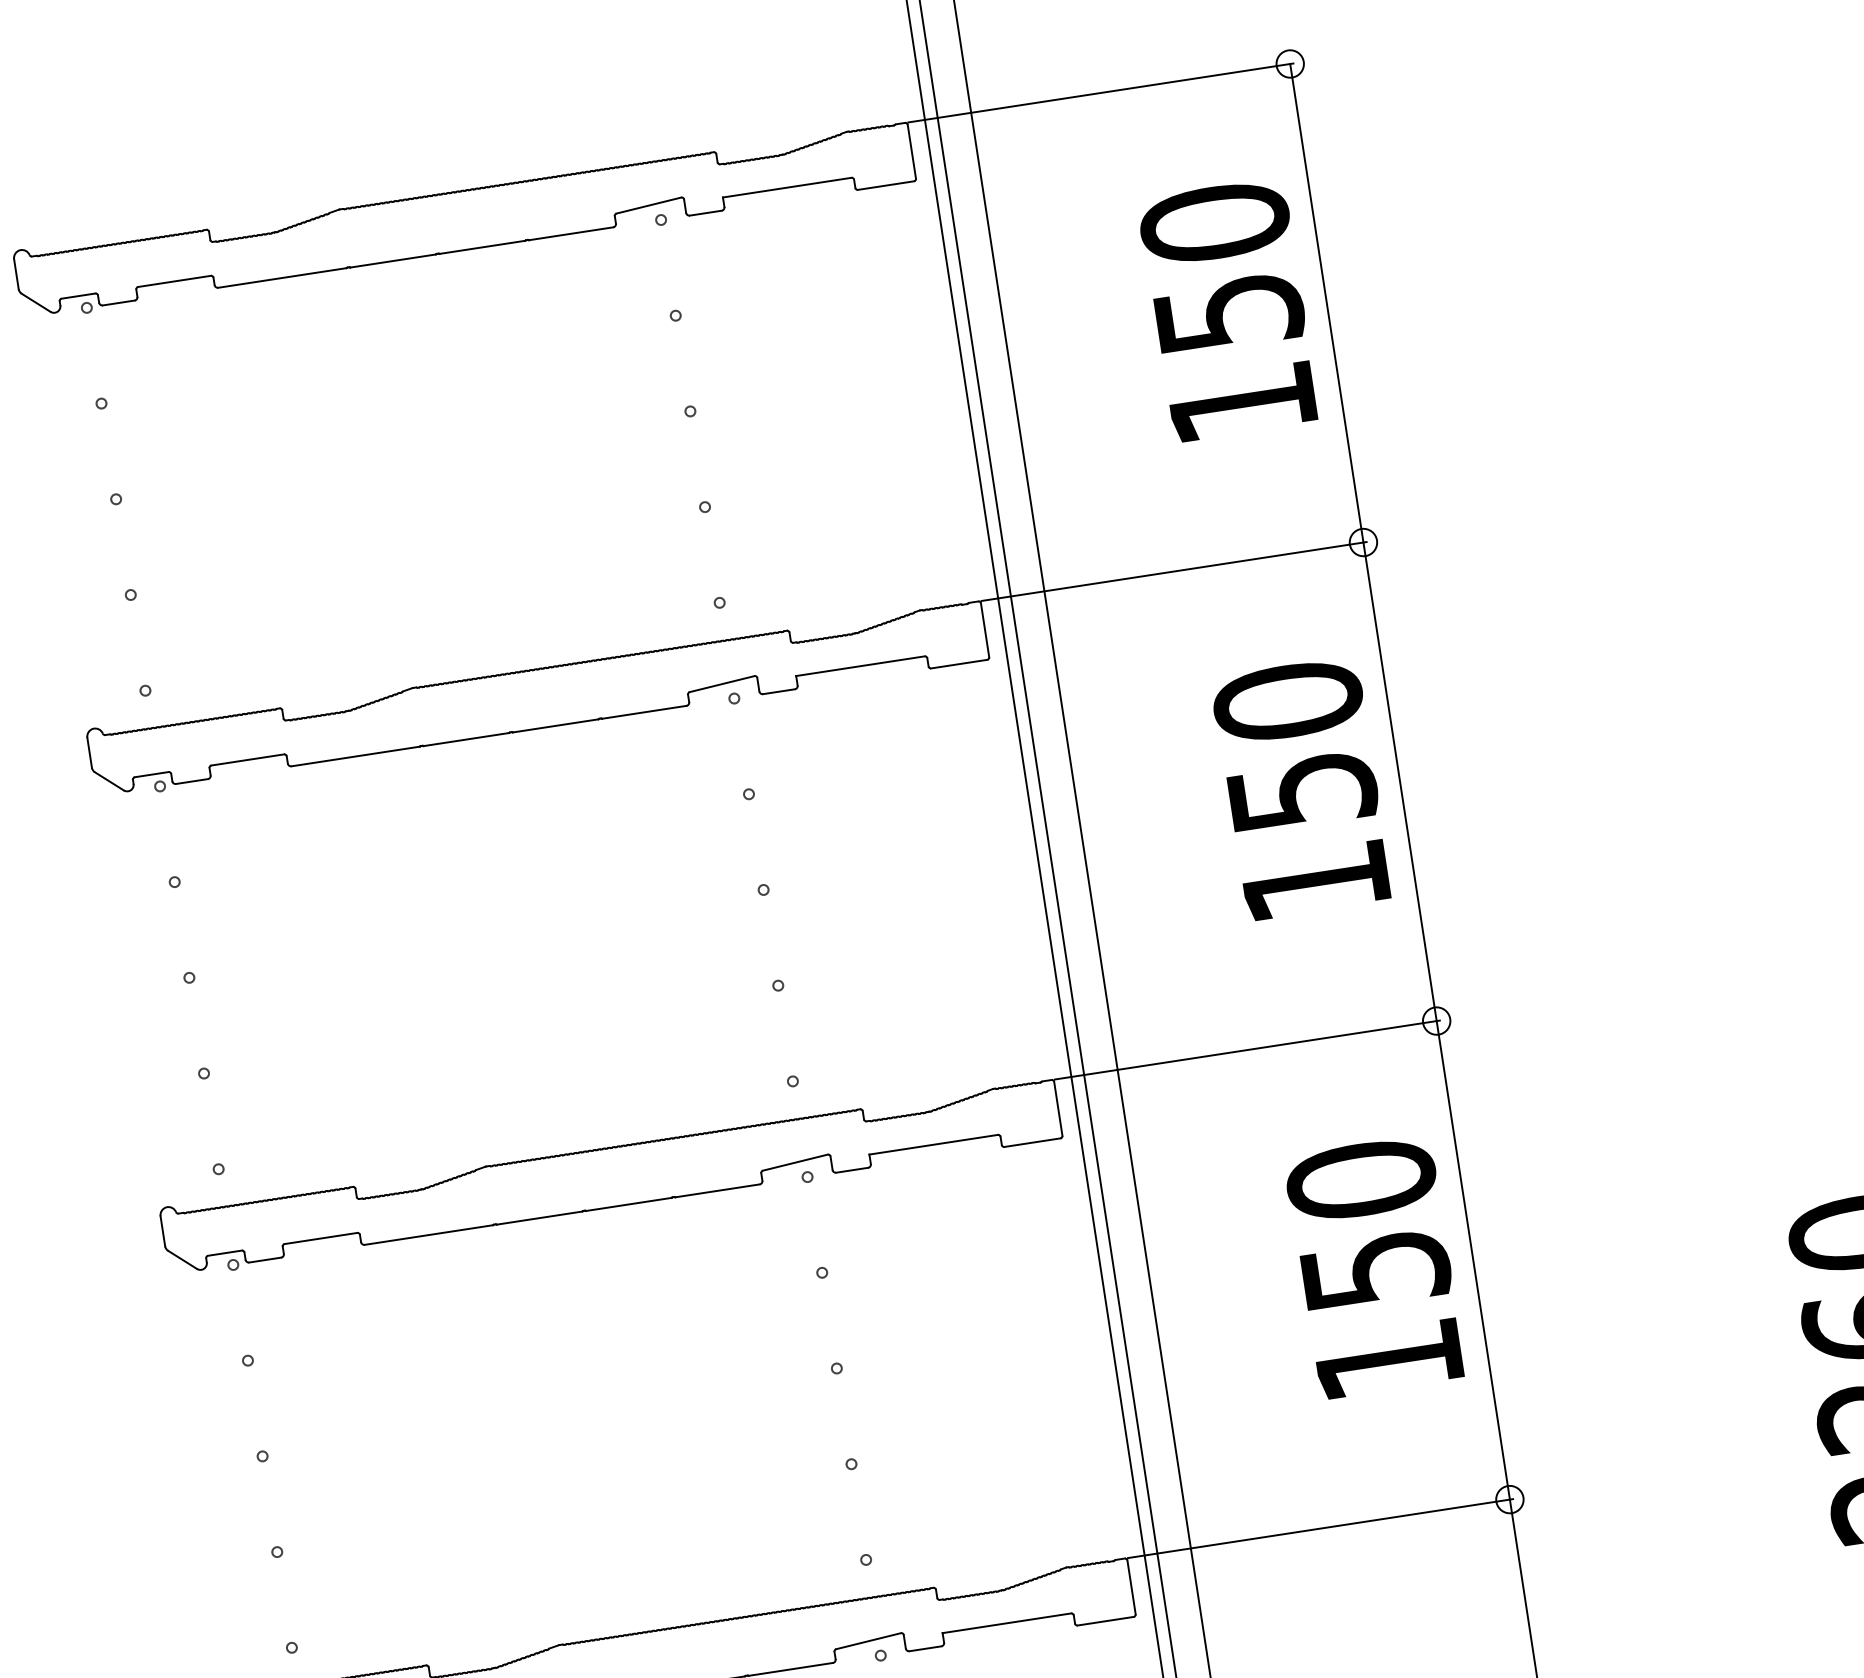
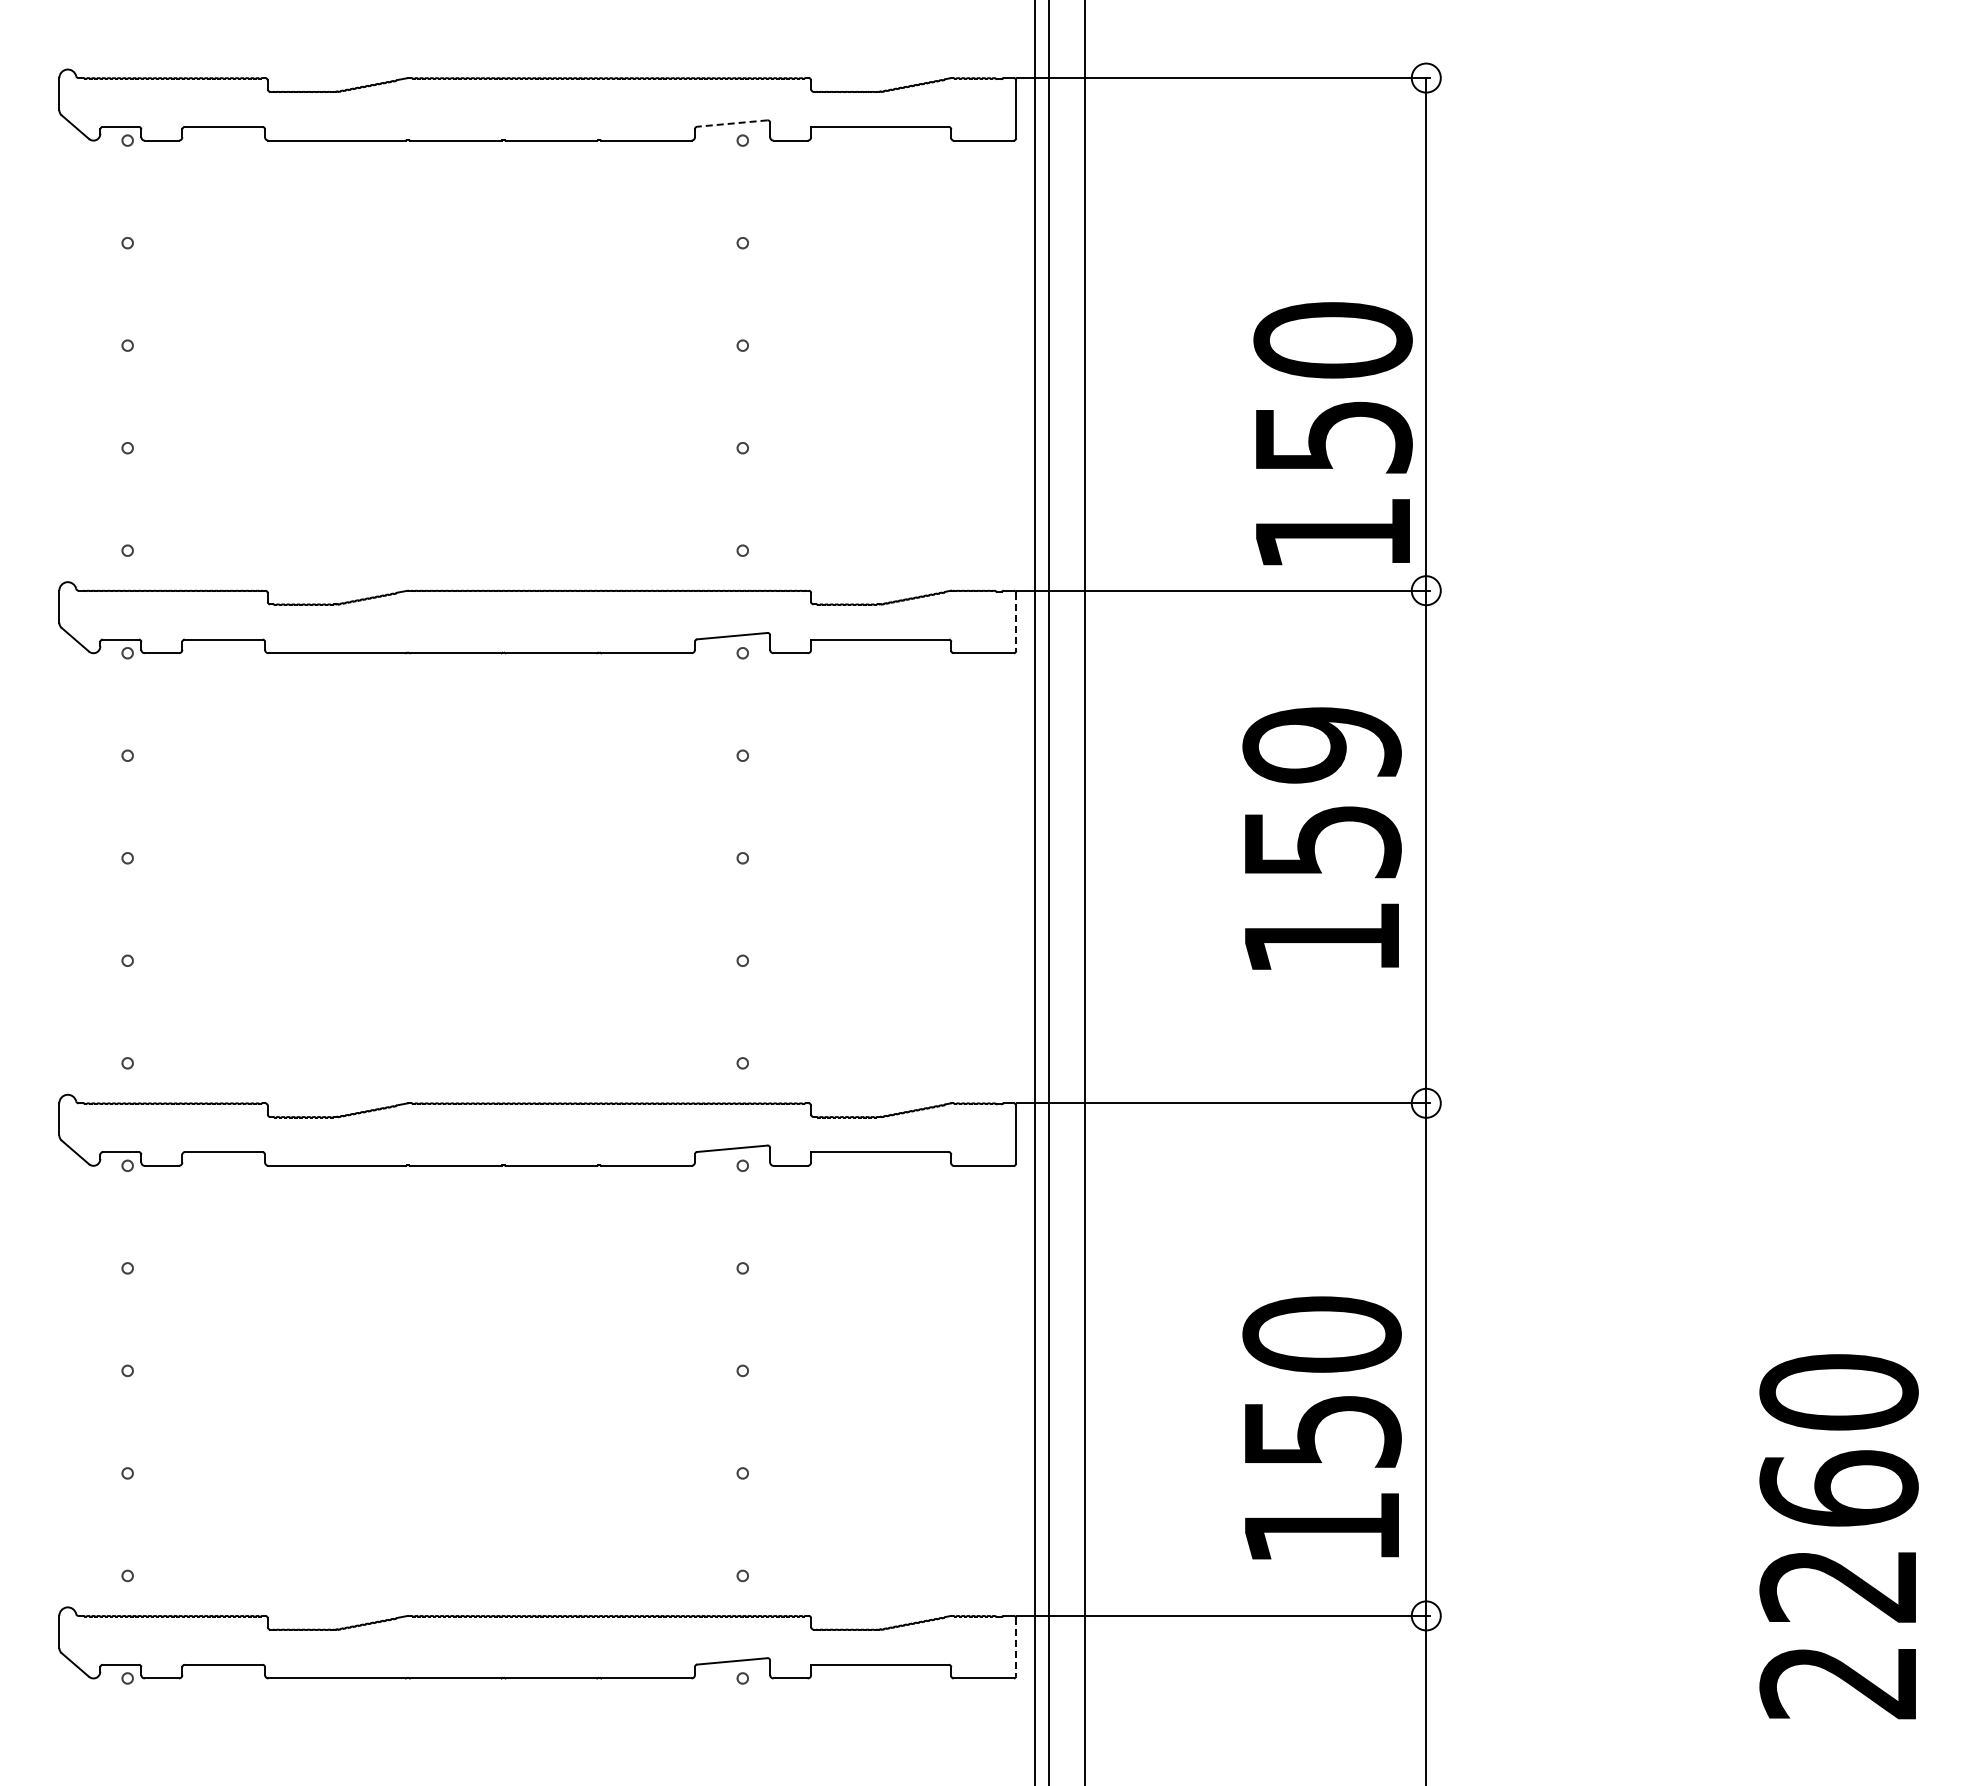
line: (648, 205) -> (731, 123), solid -> dashed
text: (1227, 309) -> (1332, 433), moved
line: (985, 629) -> (1016, 621), solid -> dashed
text: (1287, 701) -> (1321, 744), 150 -> 159
text: (1374, 1266) -> (1321, 1427), moved
line: (1131, 1587) -> (1016, 1647), solid -> dashed

